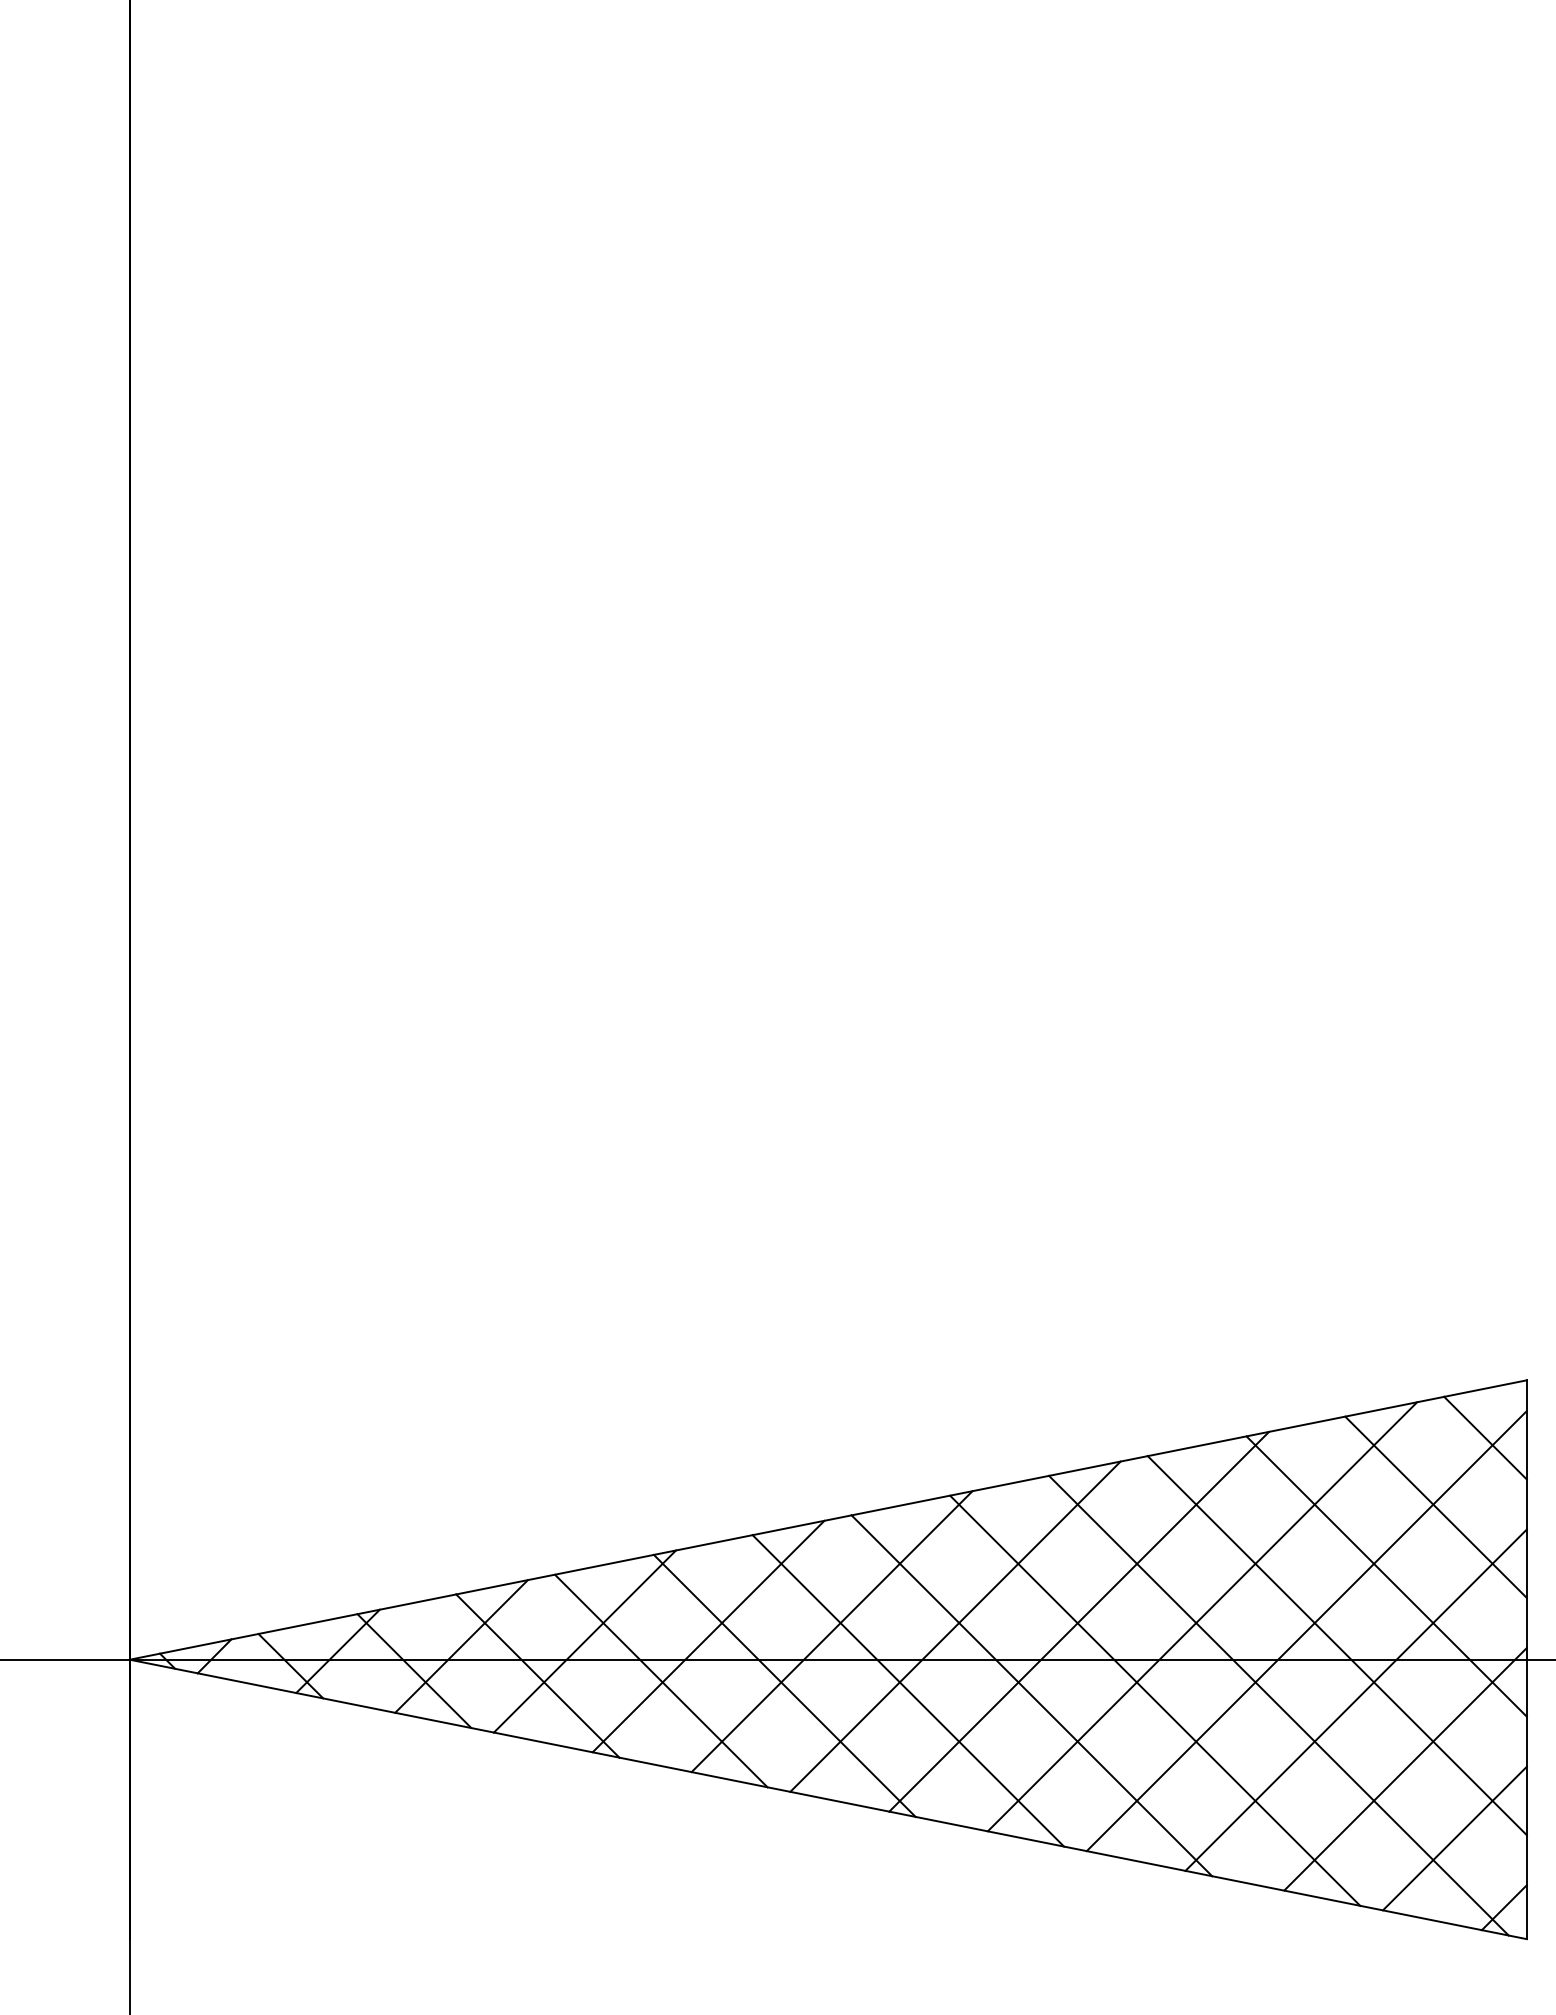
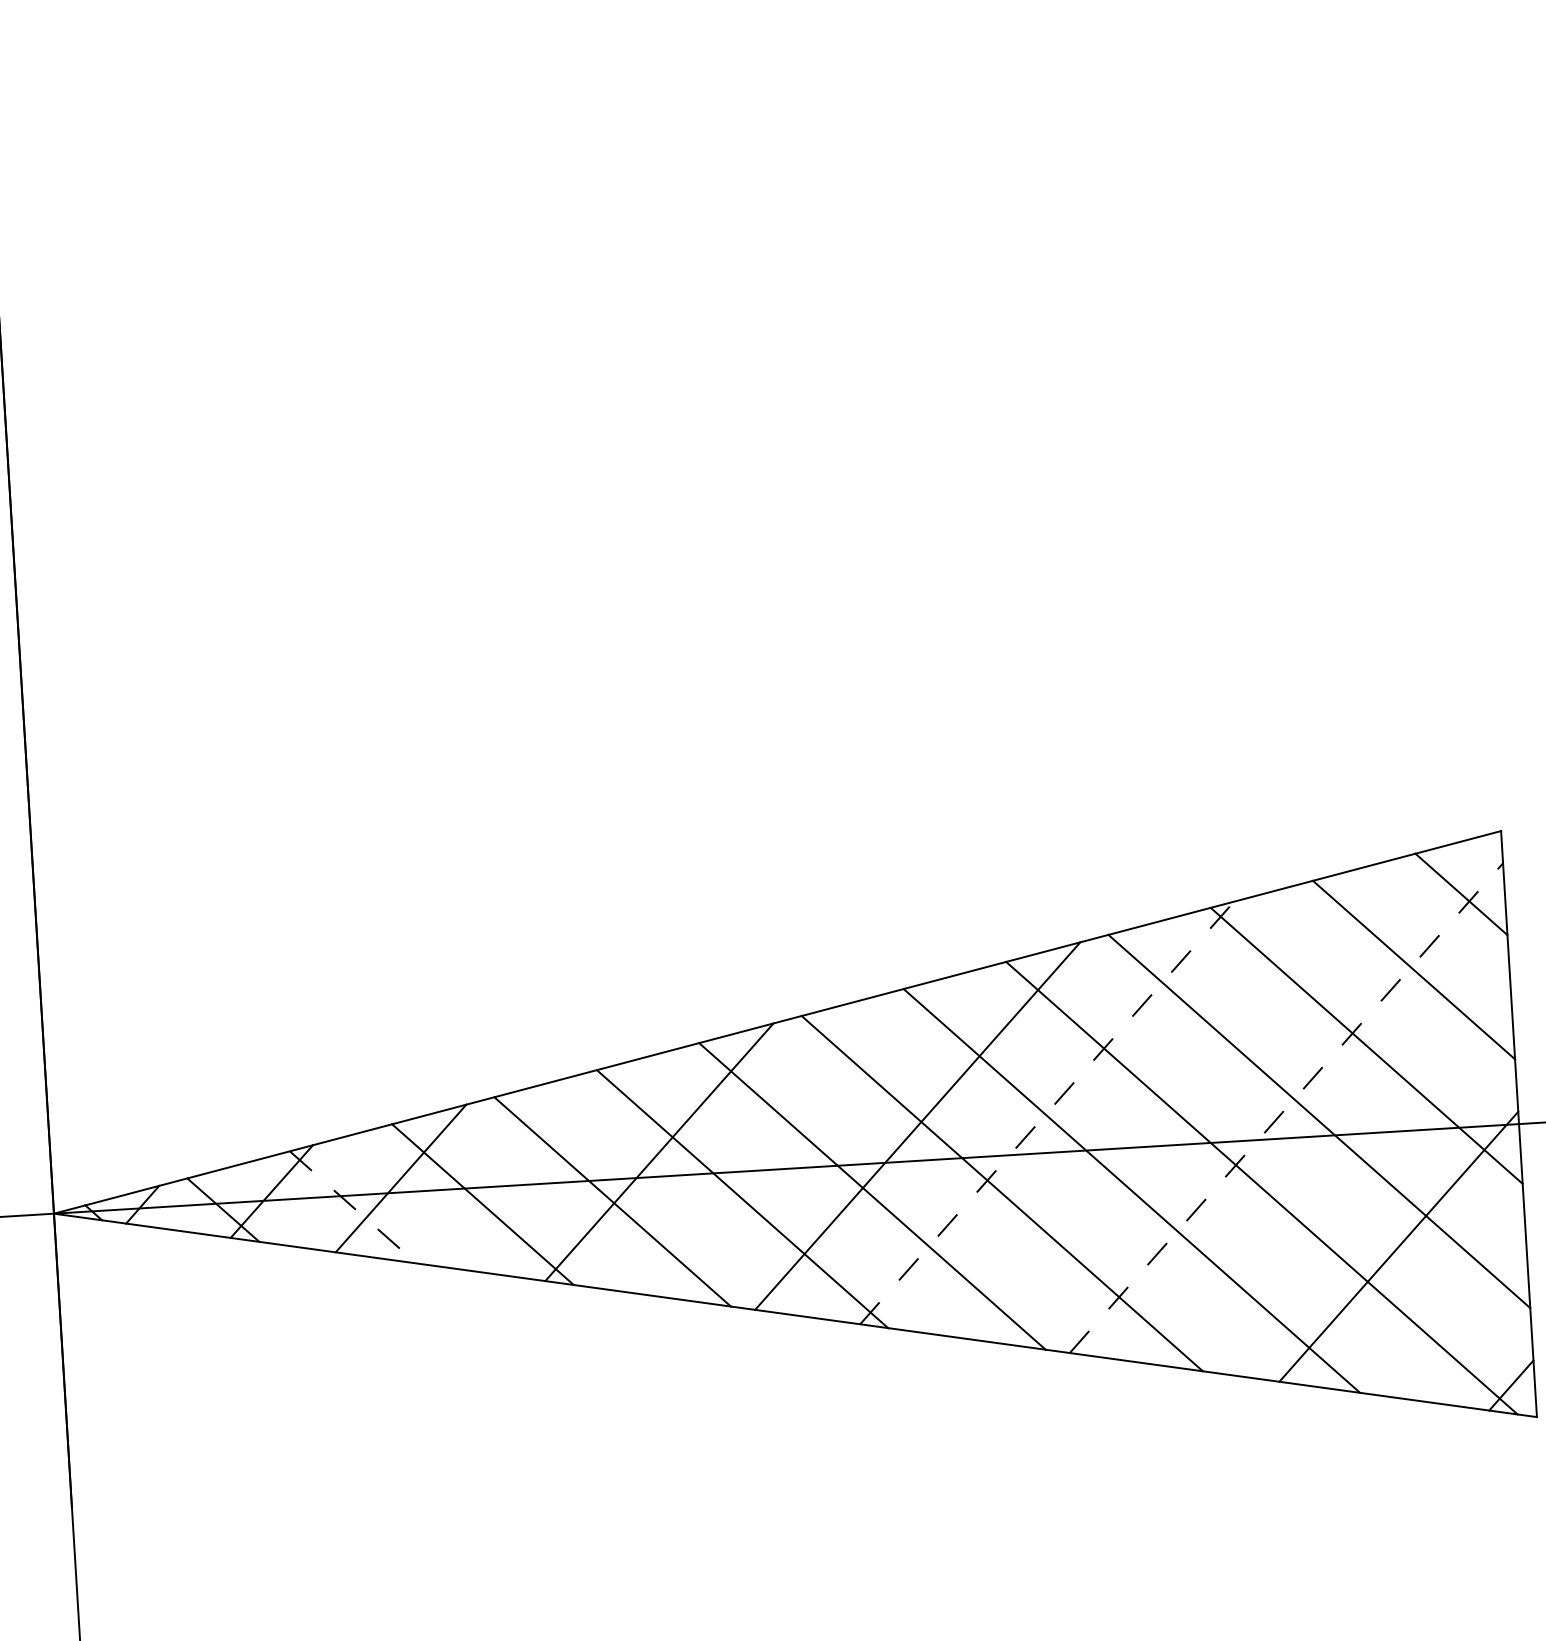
line: (1202, 1616) -> (1176, 1099), removed
line: (1079, 1621) -> (1047, 1112), solid -> dashed
line: (1307, 1630) -> (1287, 1107), solid -> dashed
line: (831, 1631) -> (788, 1139), removed
line: (584, 1641) -> (529, 1165), removed
line: (414, 1671) -> (353, 1207), solid -> dashed
line: (1355, 1699) -> (1341, 1176), removed
line: (1454, 1838) -> (1454, 1316), removed

